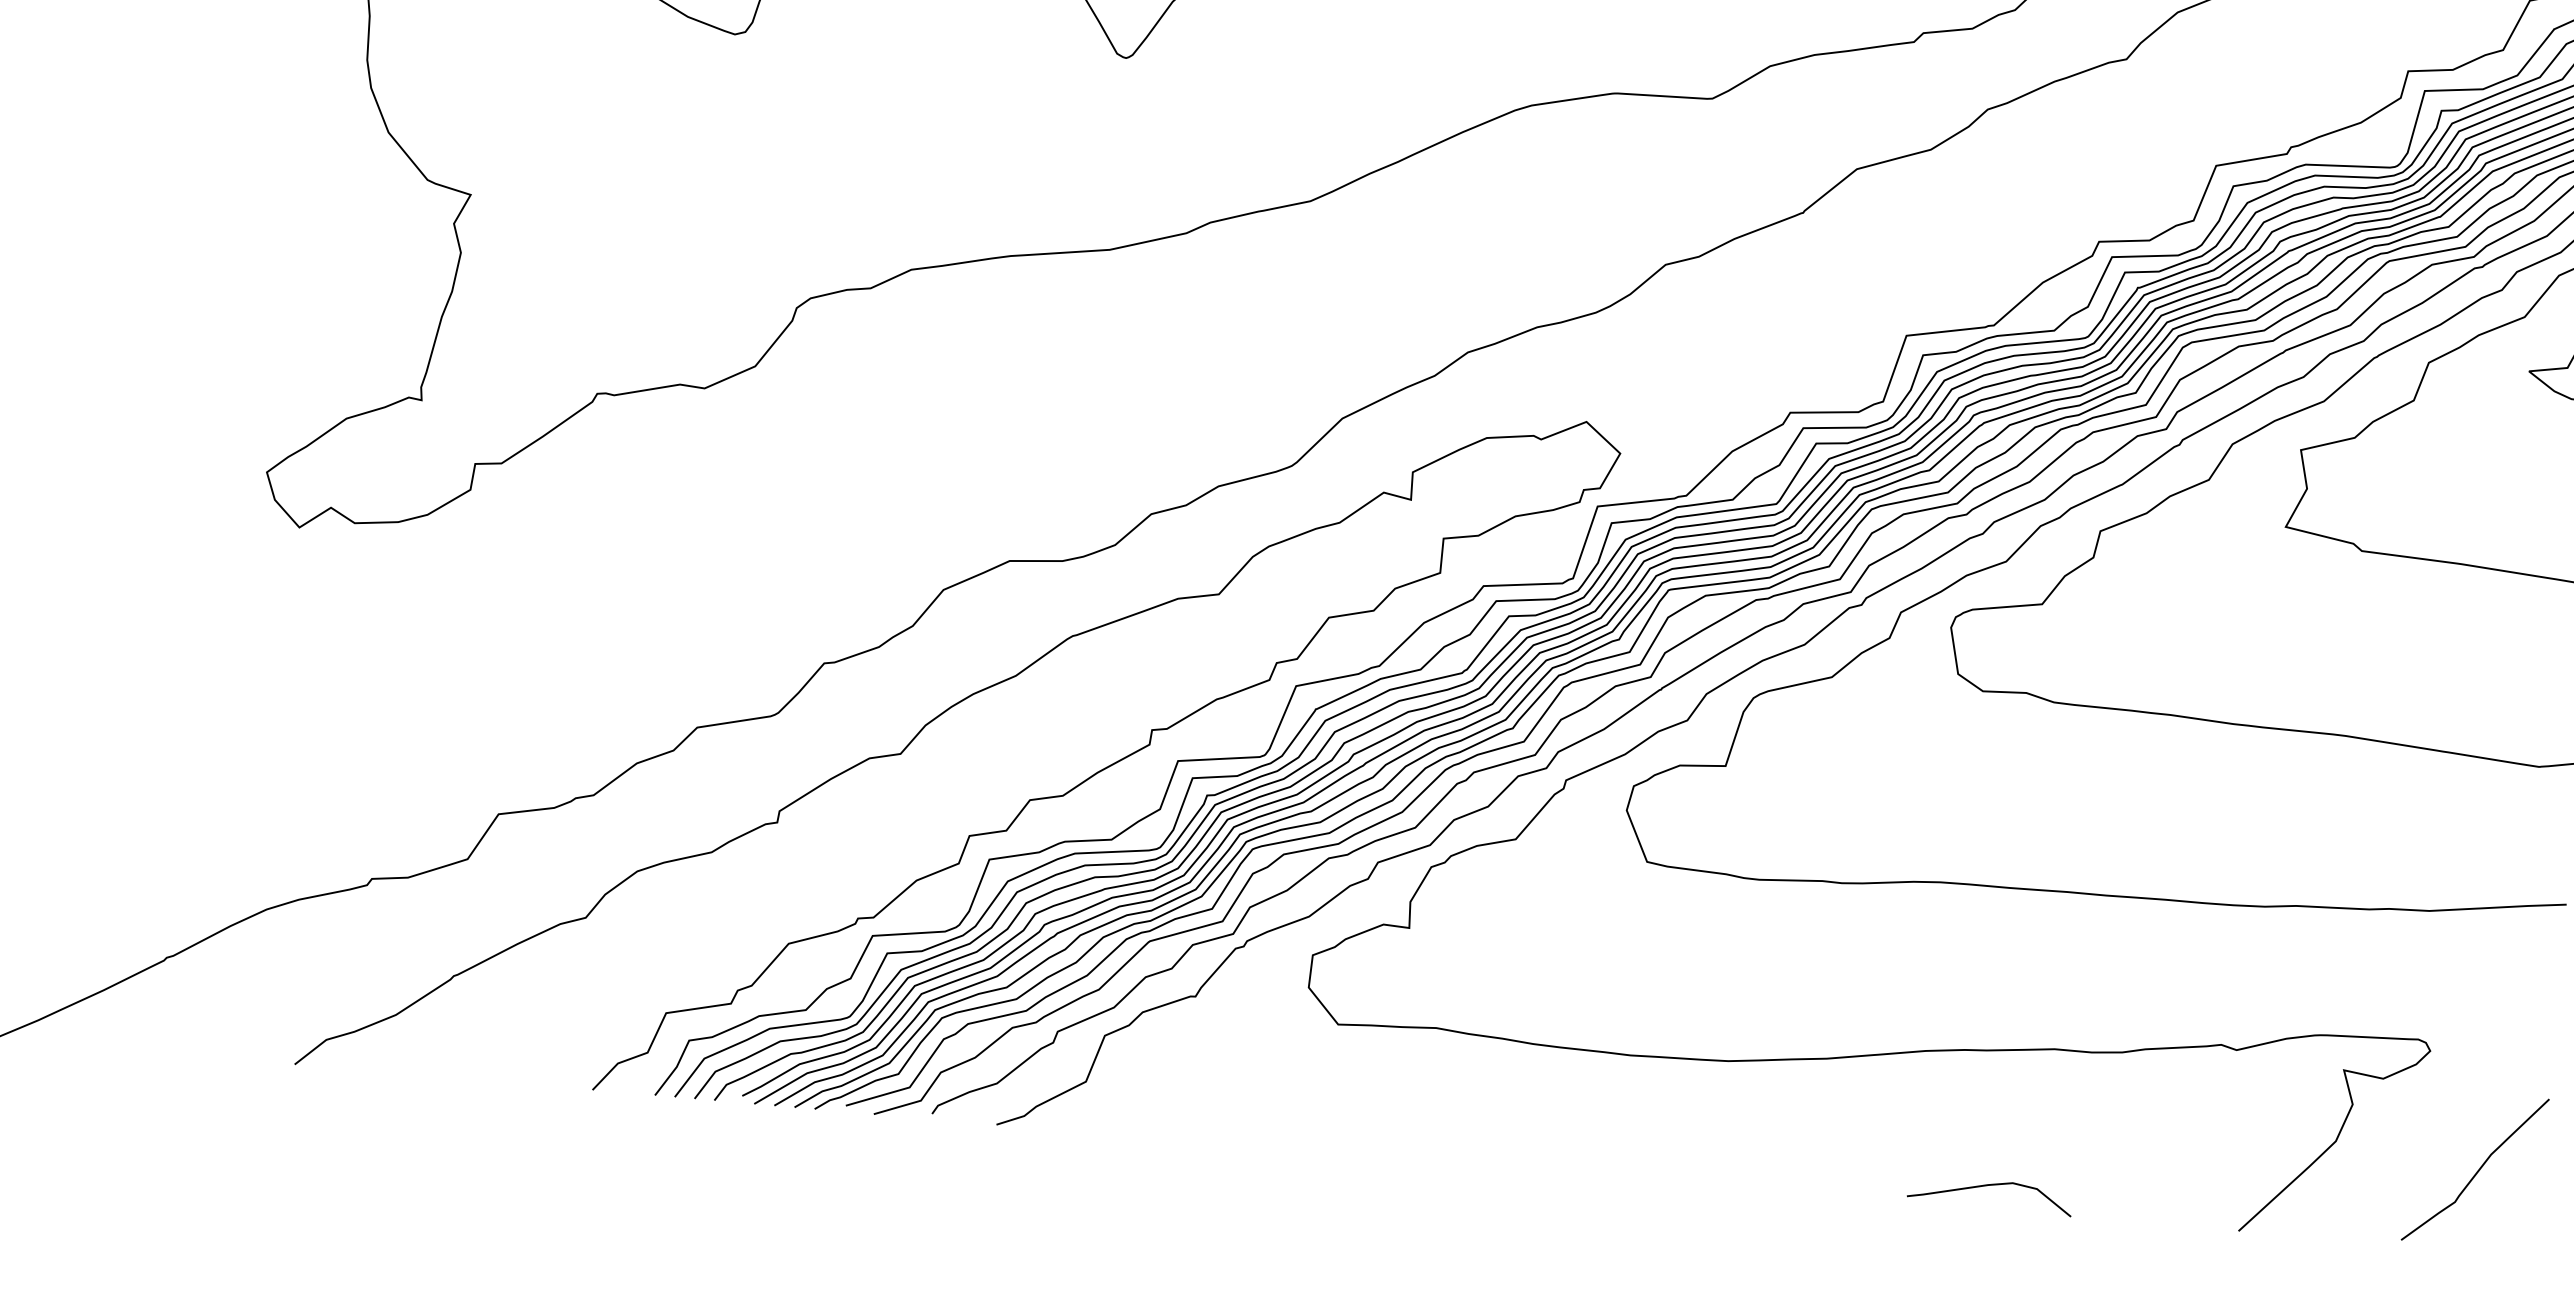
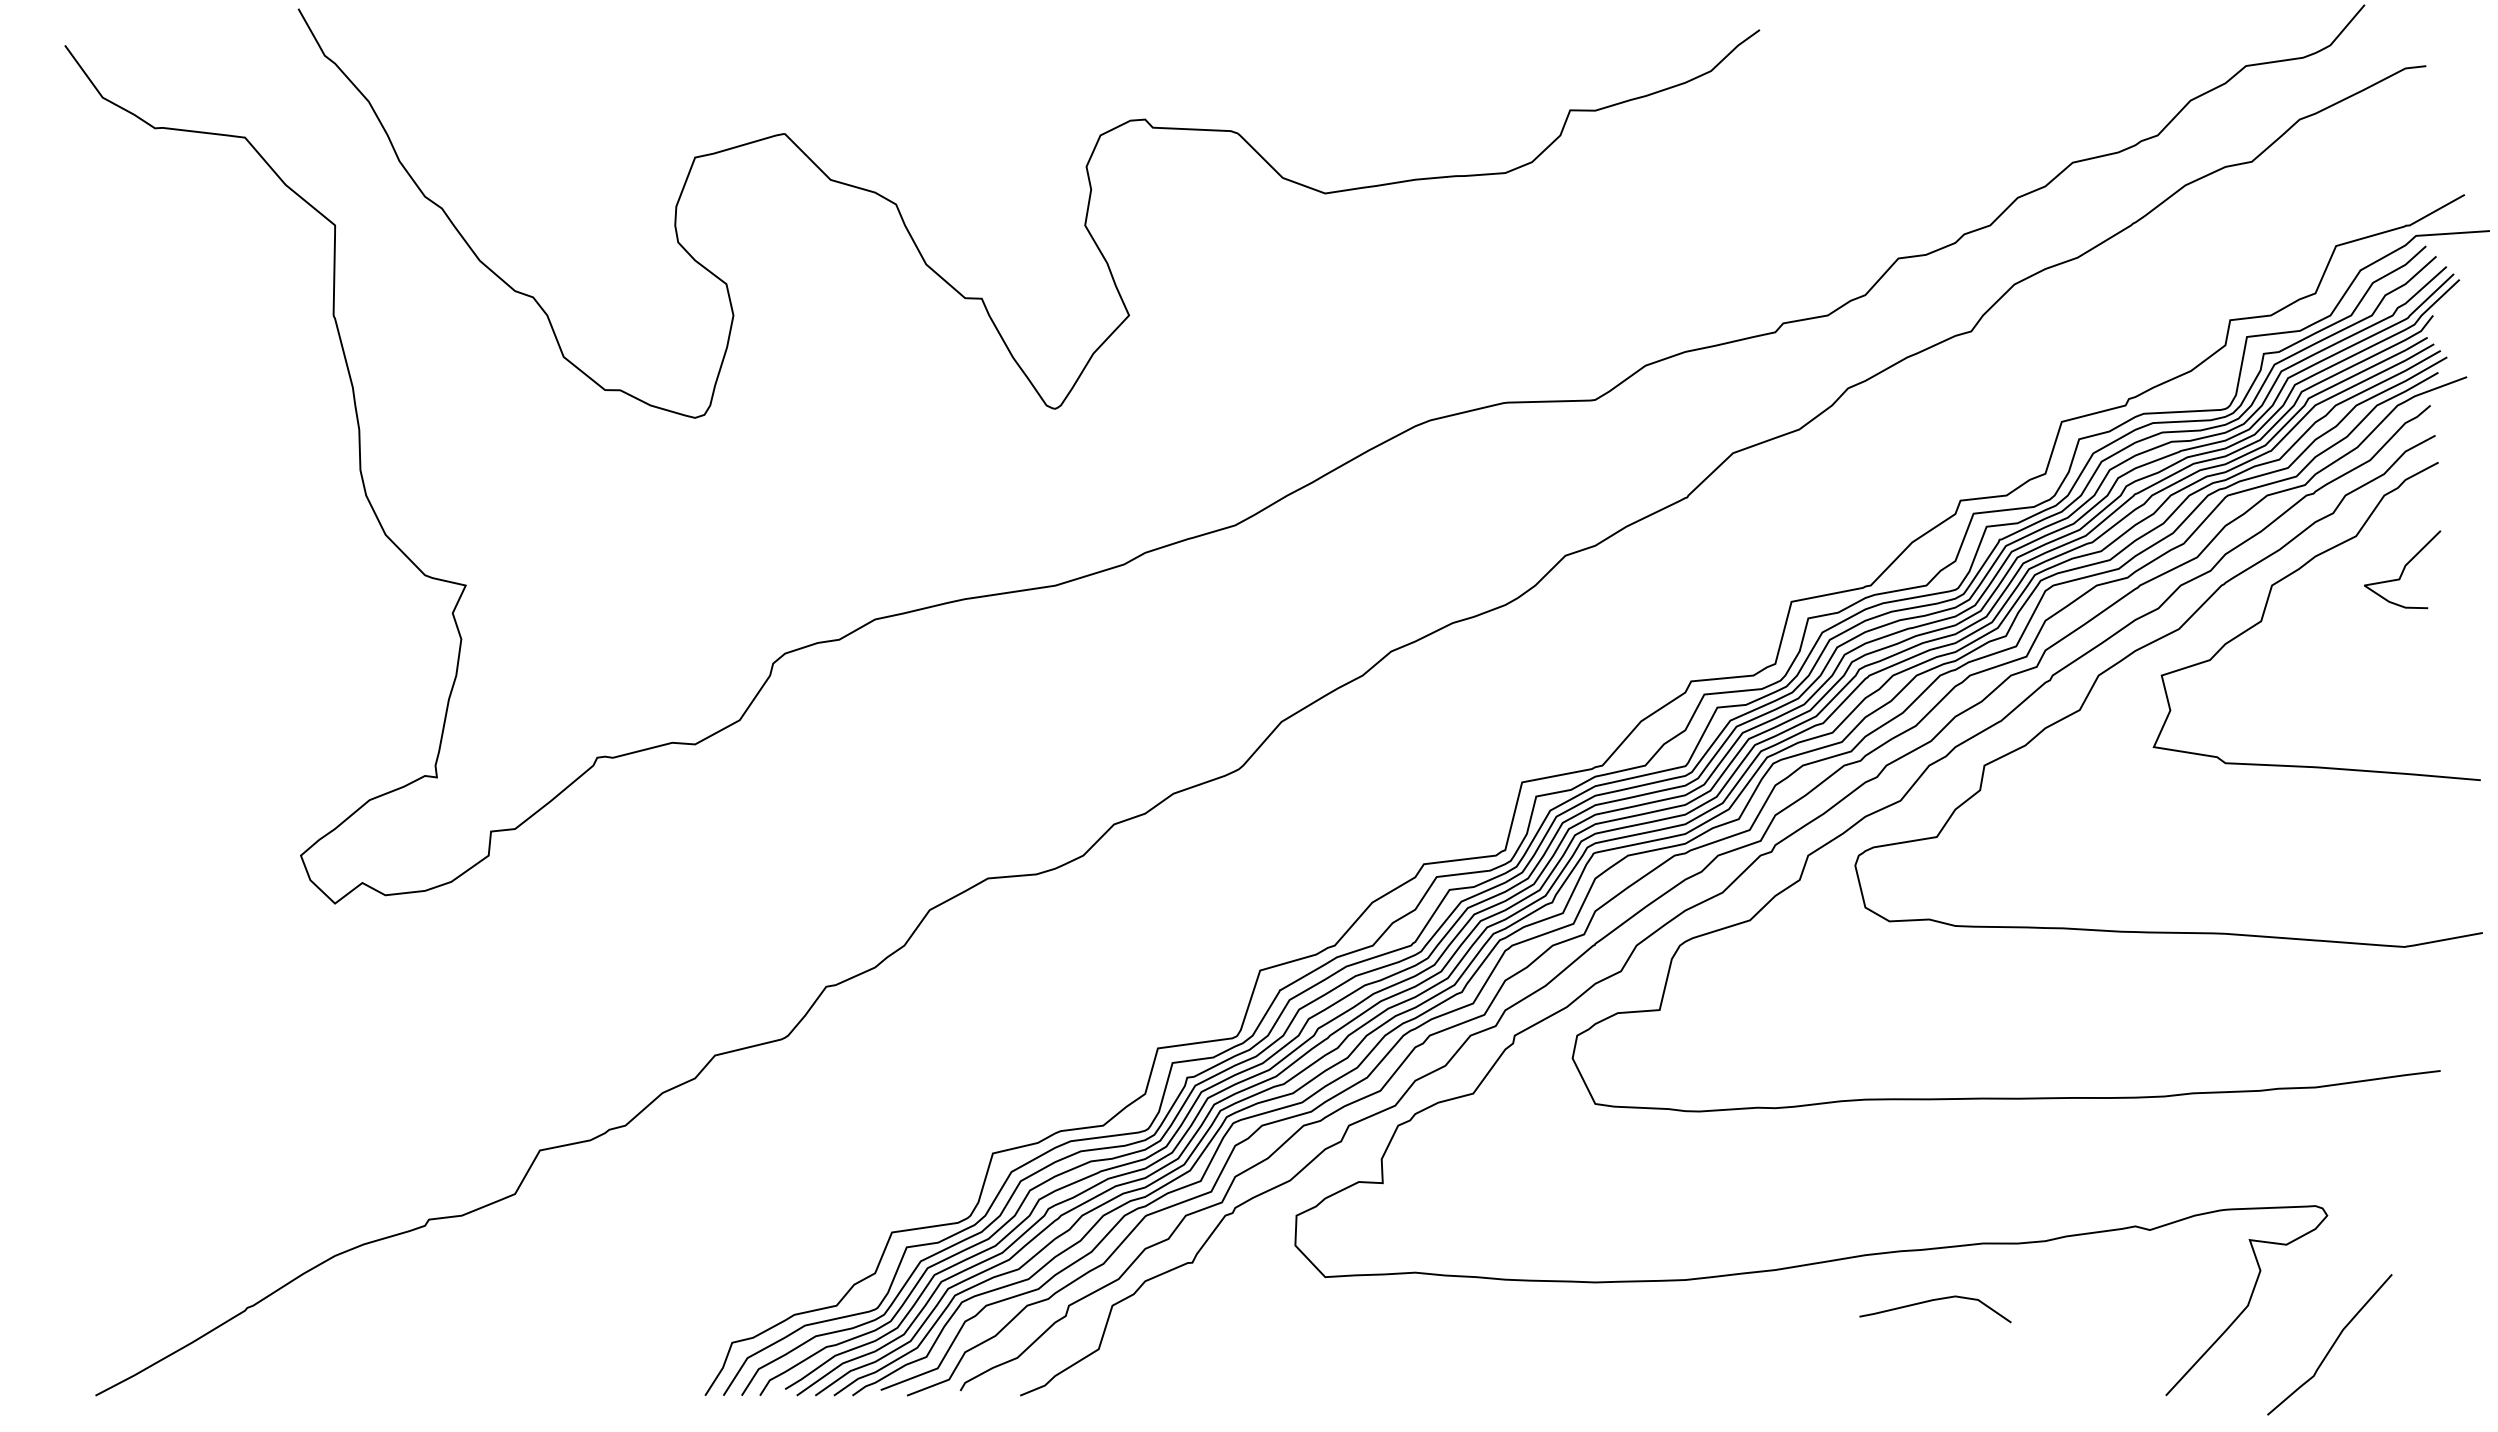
curve: (940, 716) -> (936, 1026), removed
curve: (2477, 1170) -> (2331, 1345), moved
curve: (1987, 1186) -> (1932, 1301), moved

